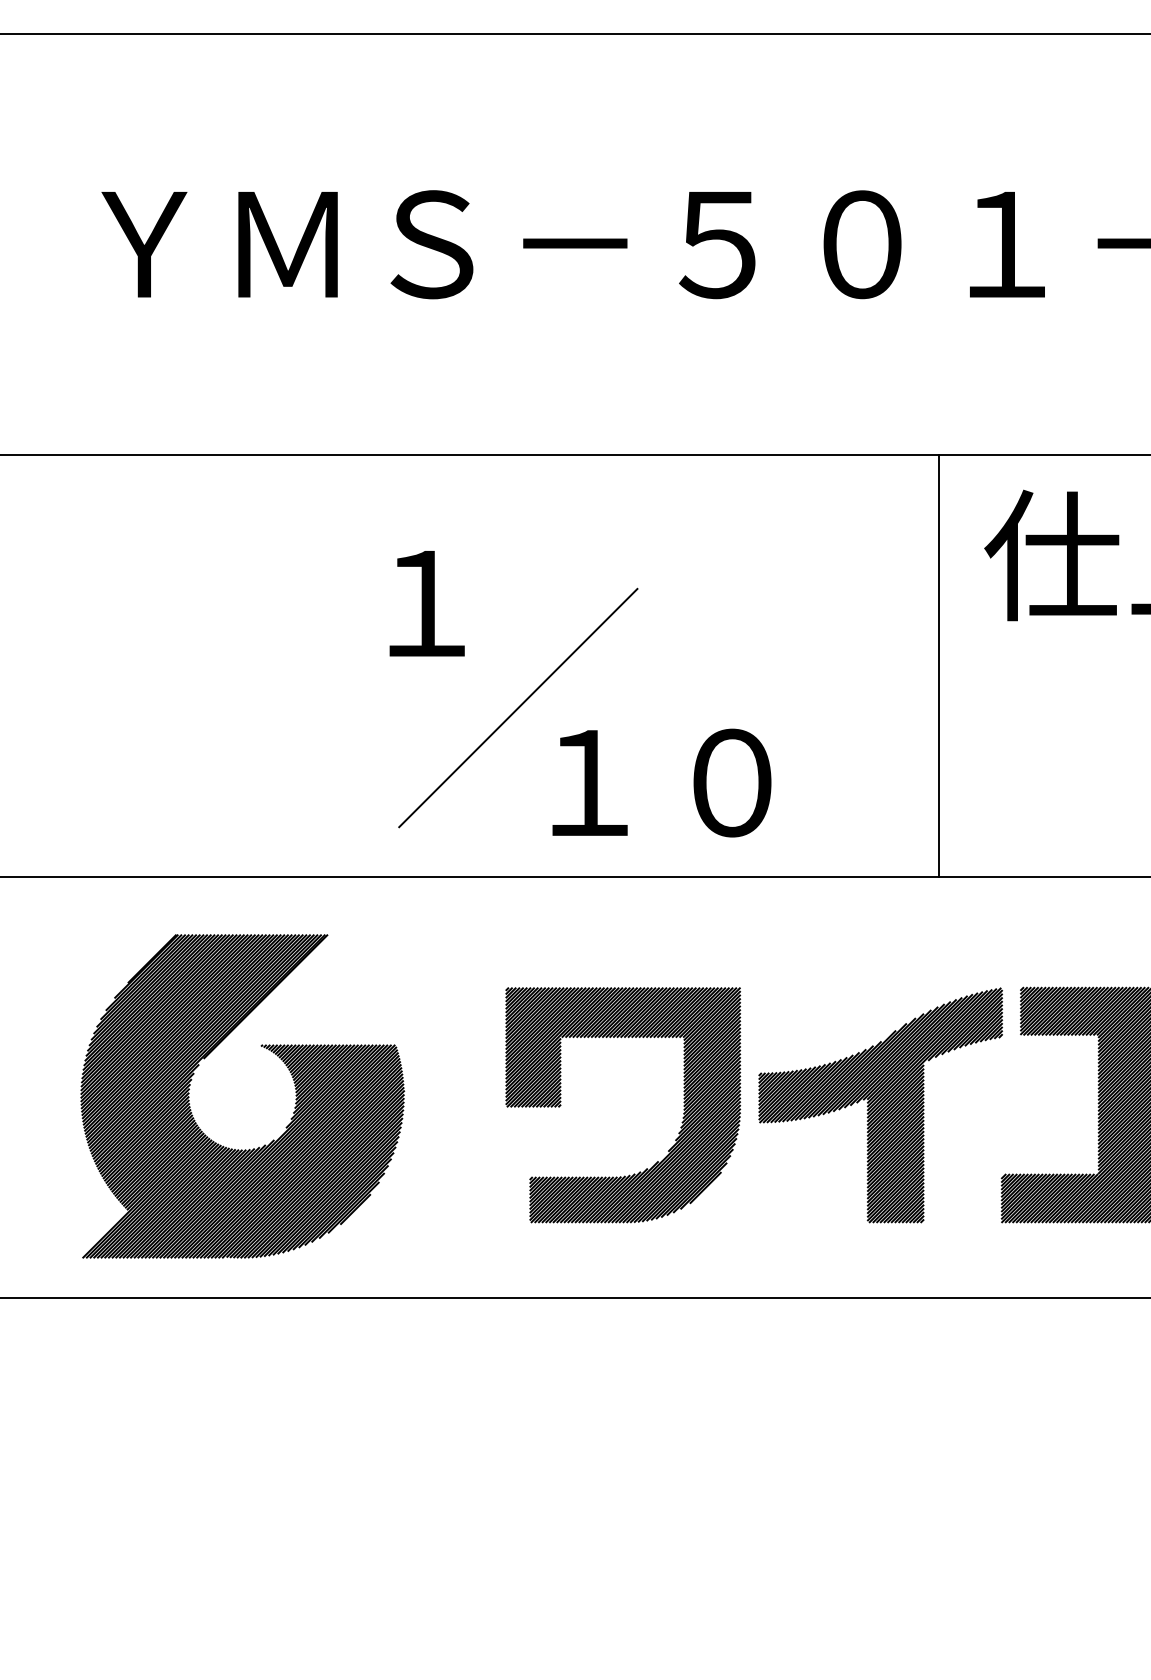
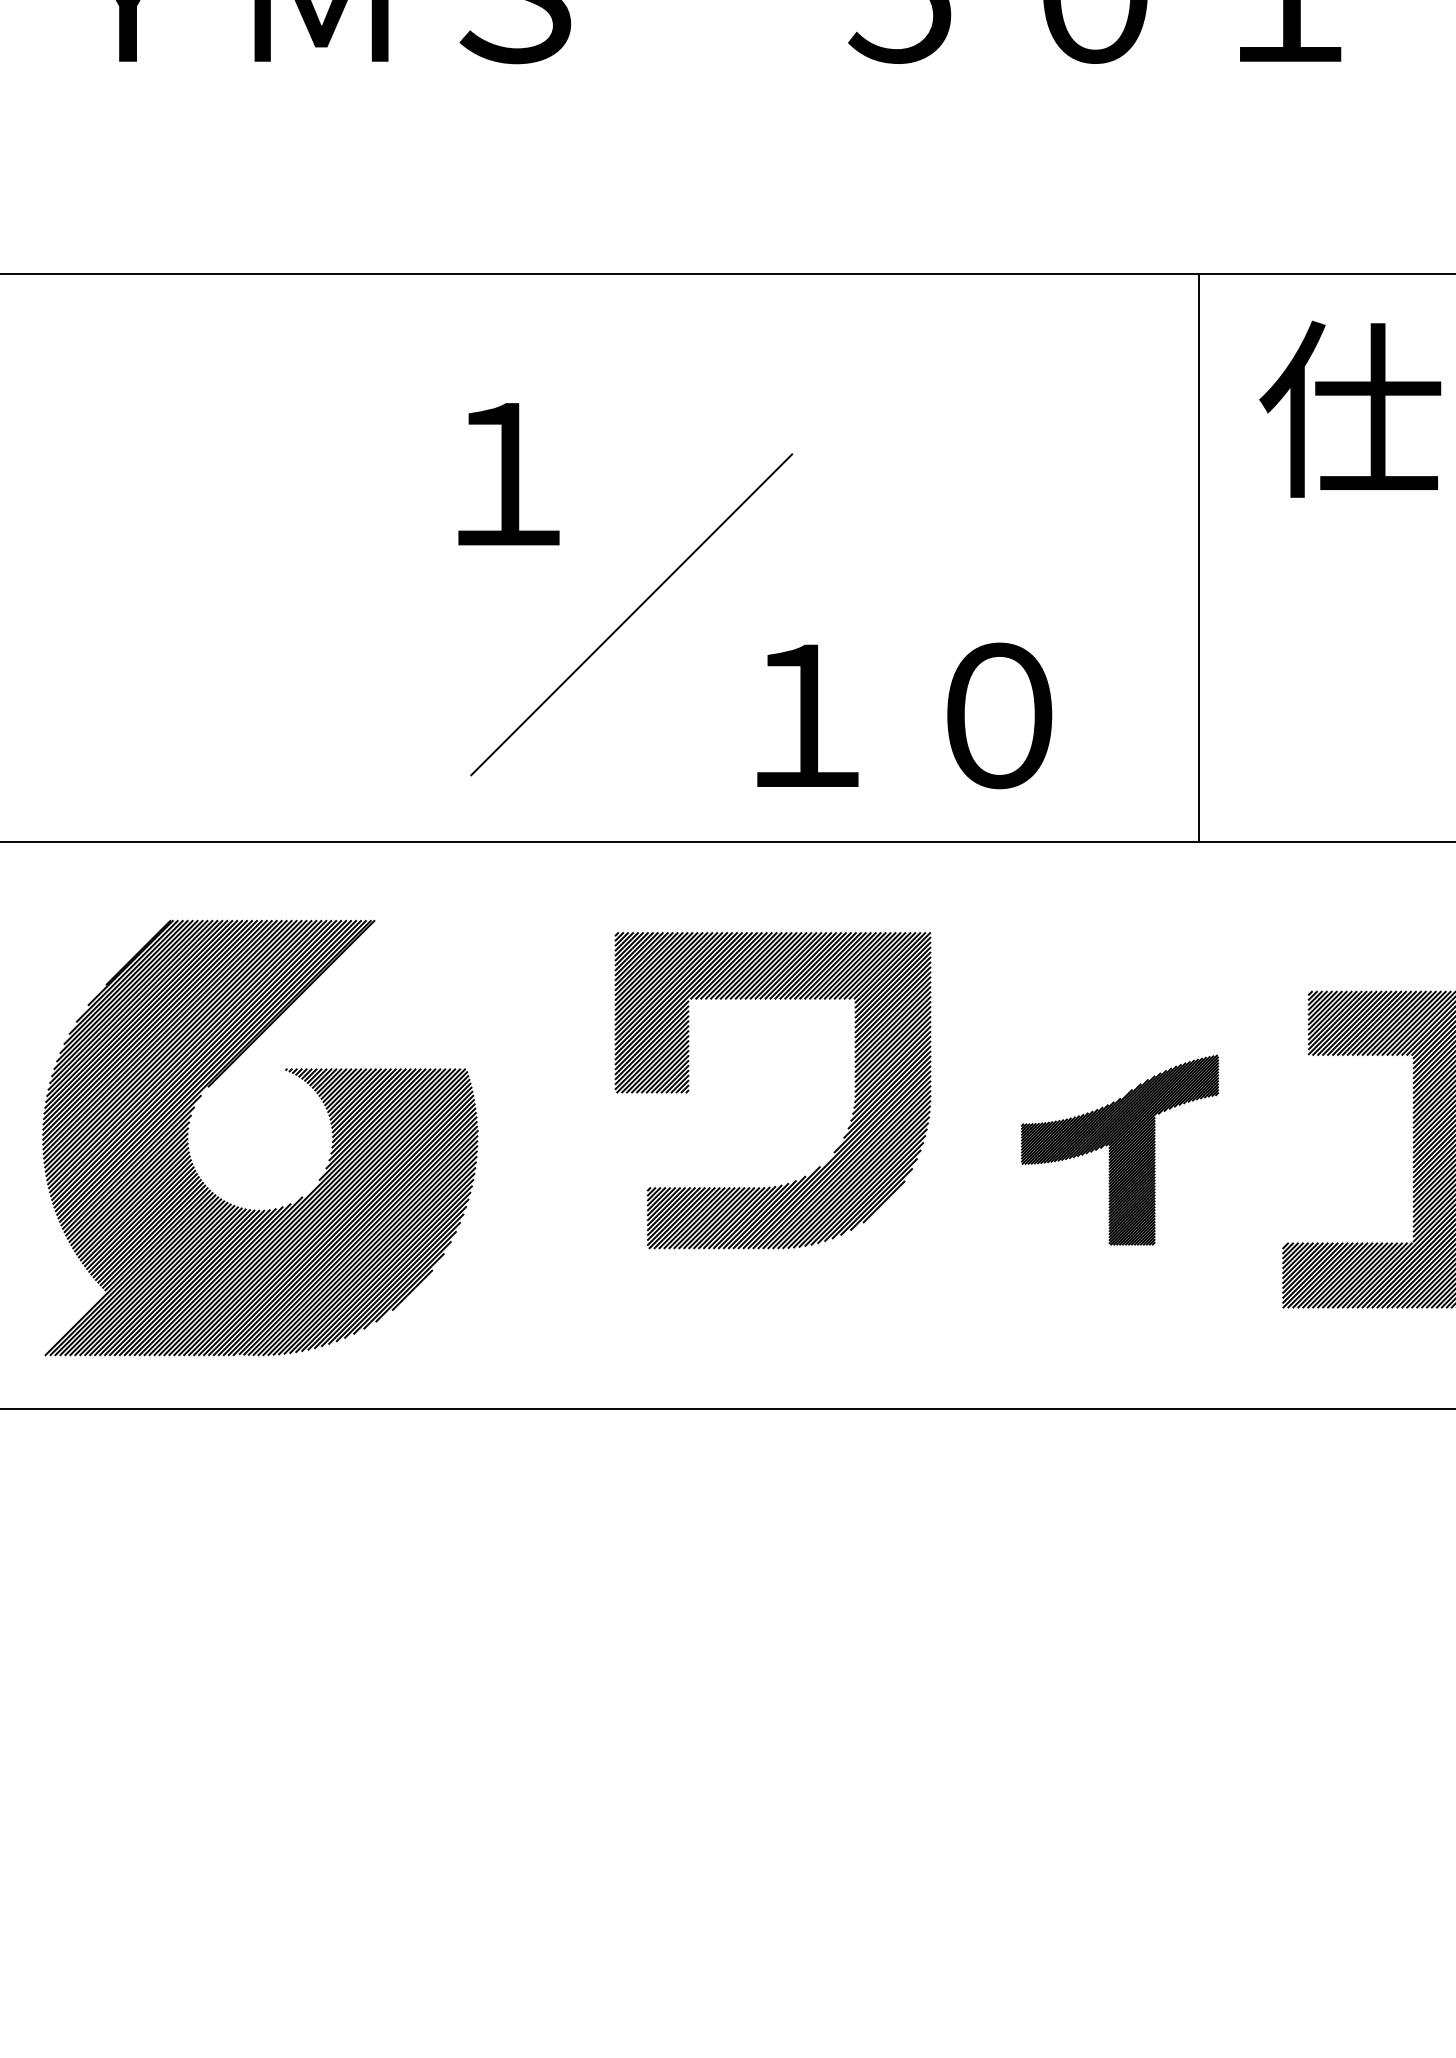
text: (661, 782) -> (904, 715), moved
part: (683, 1105) -> (854, 1090), moved
part: (880, 1105) -> (1119, 1150), size x0.6

